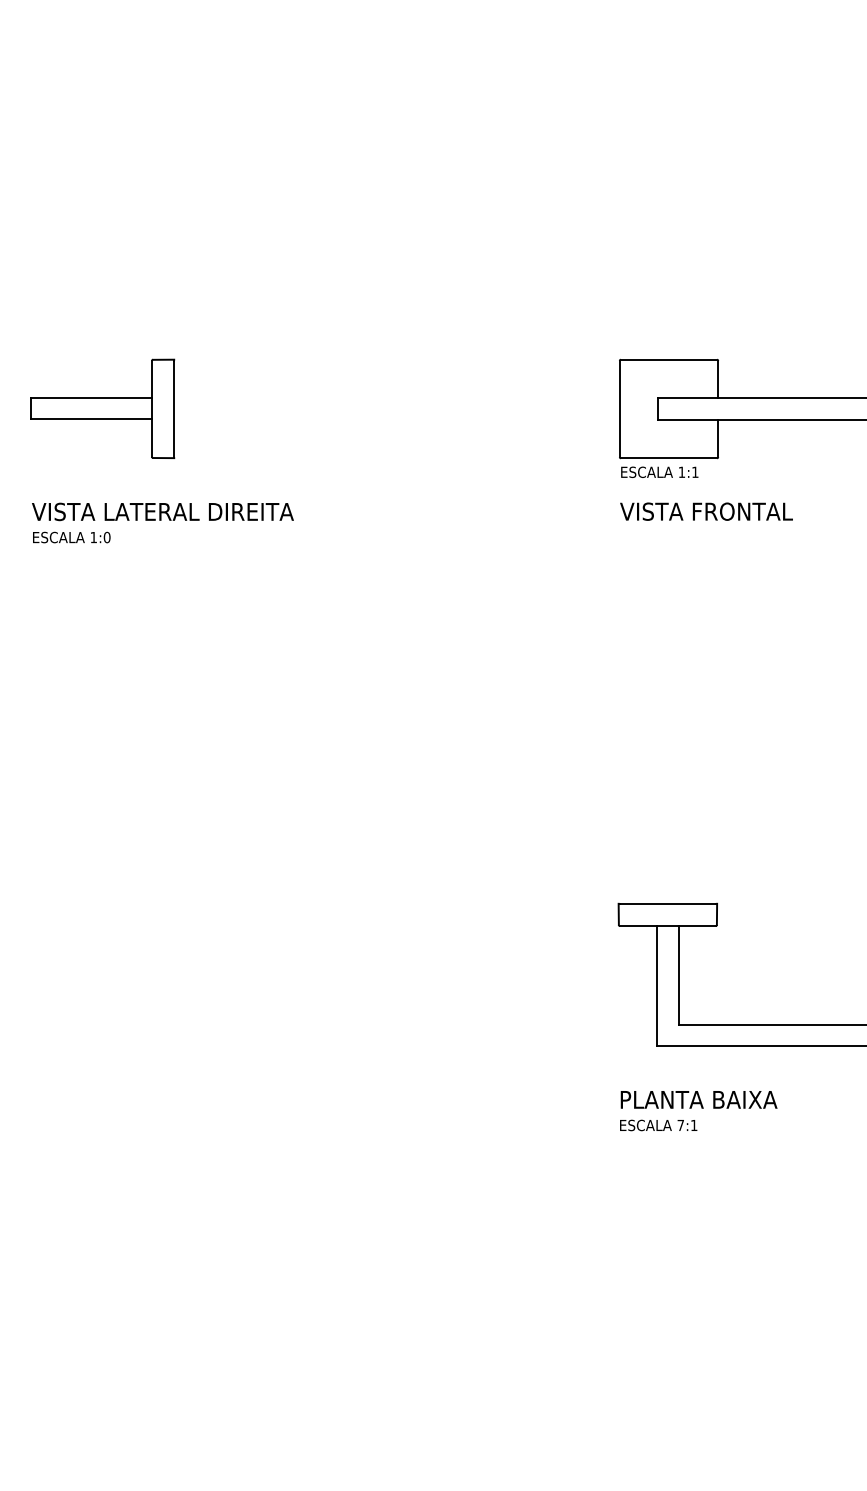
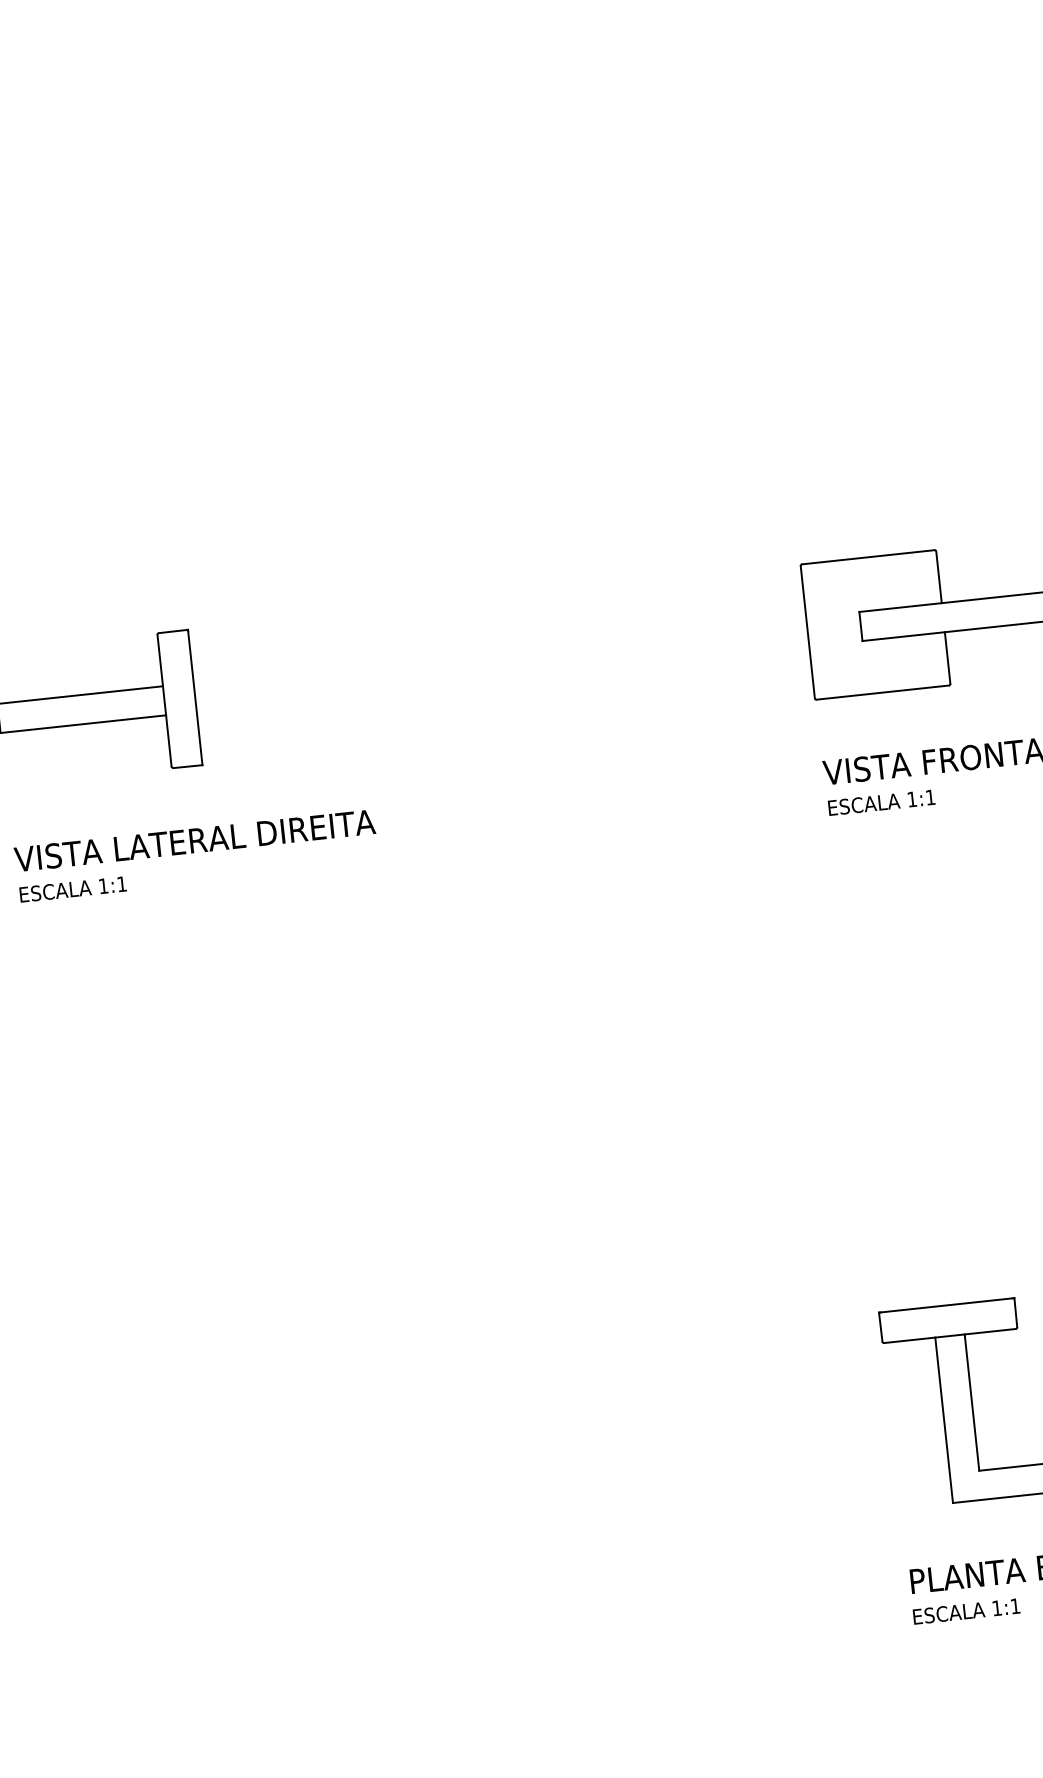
text: (659, 471) -> (881, 801), moved
text: (106, 537) -> (121, 884), 1:0 -> 1:1
text: (680, 1125) -> (996, 1608), 7:1 -> 1:1

